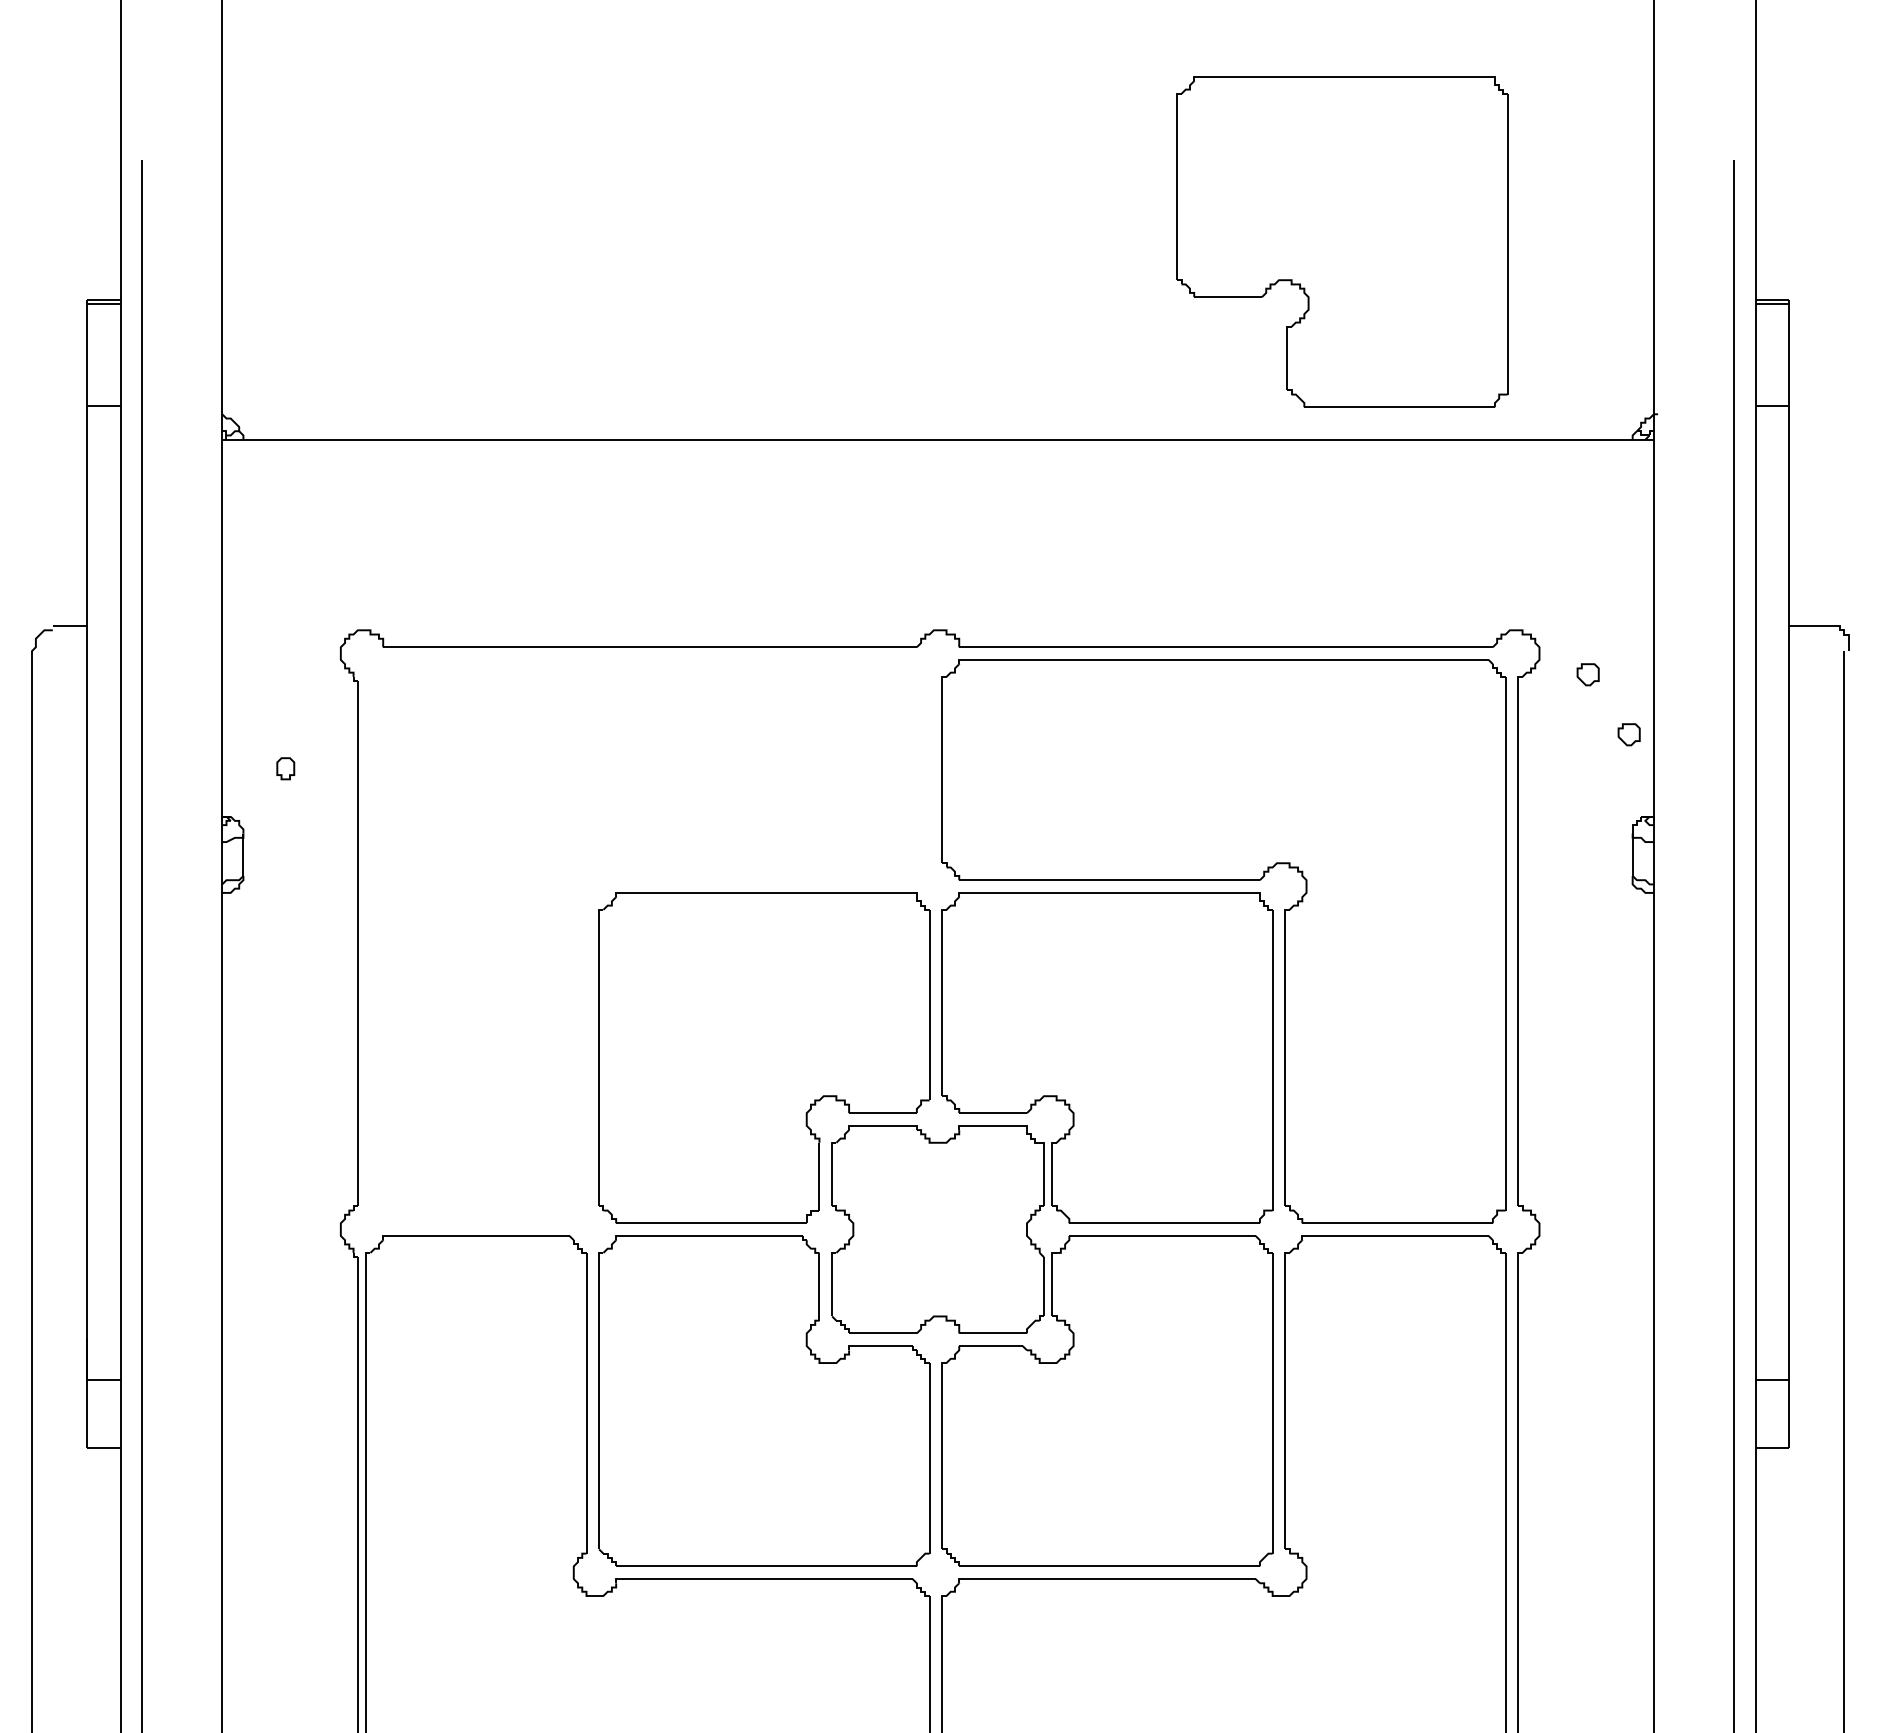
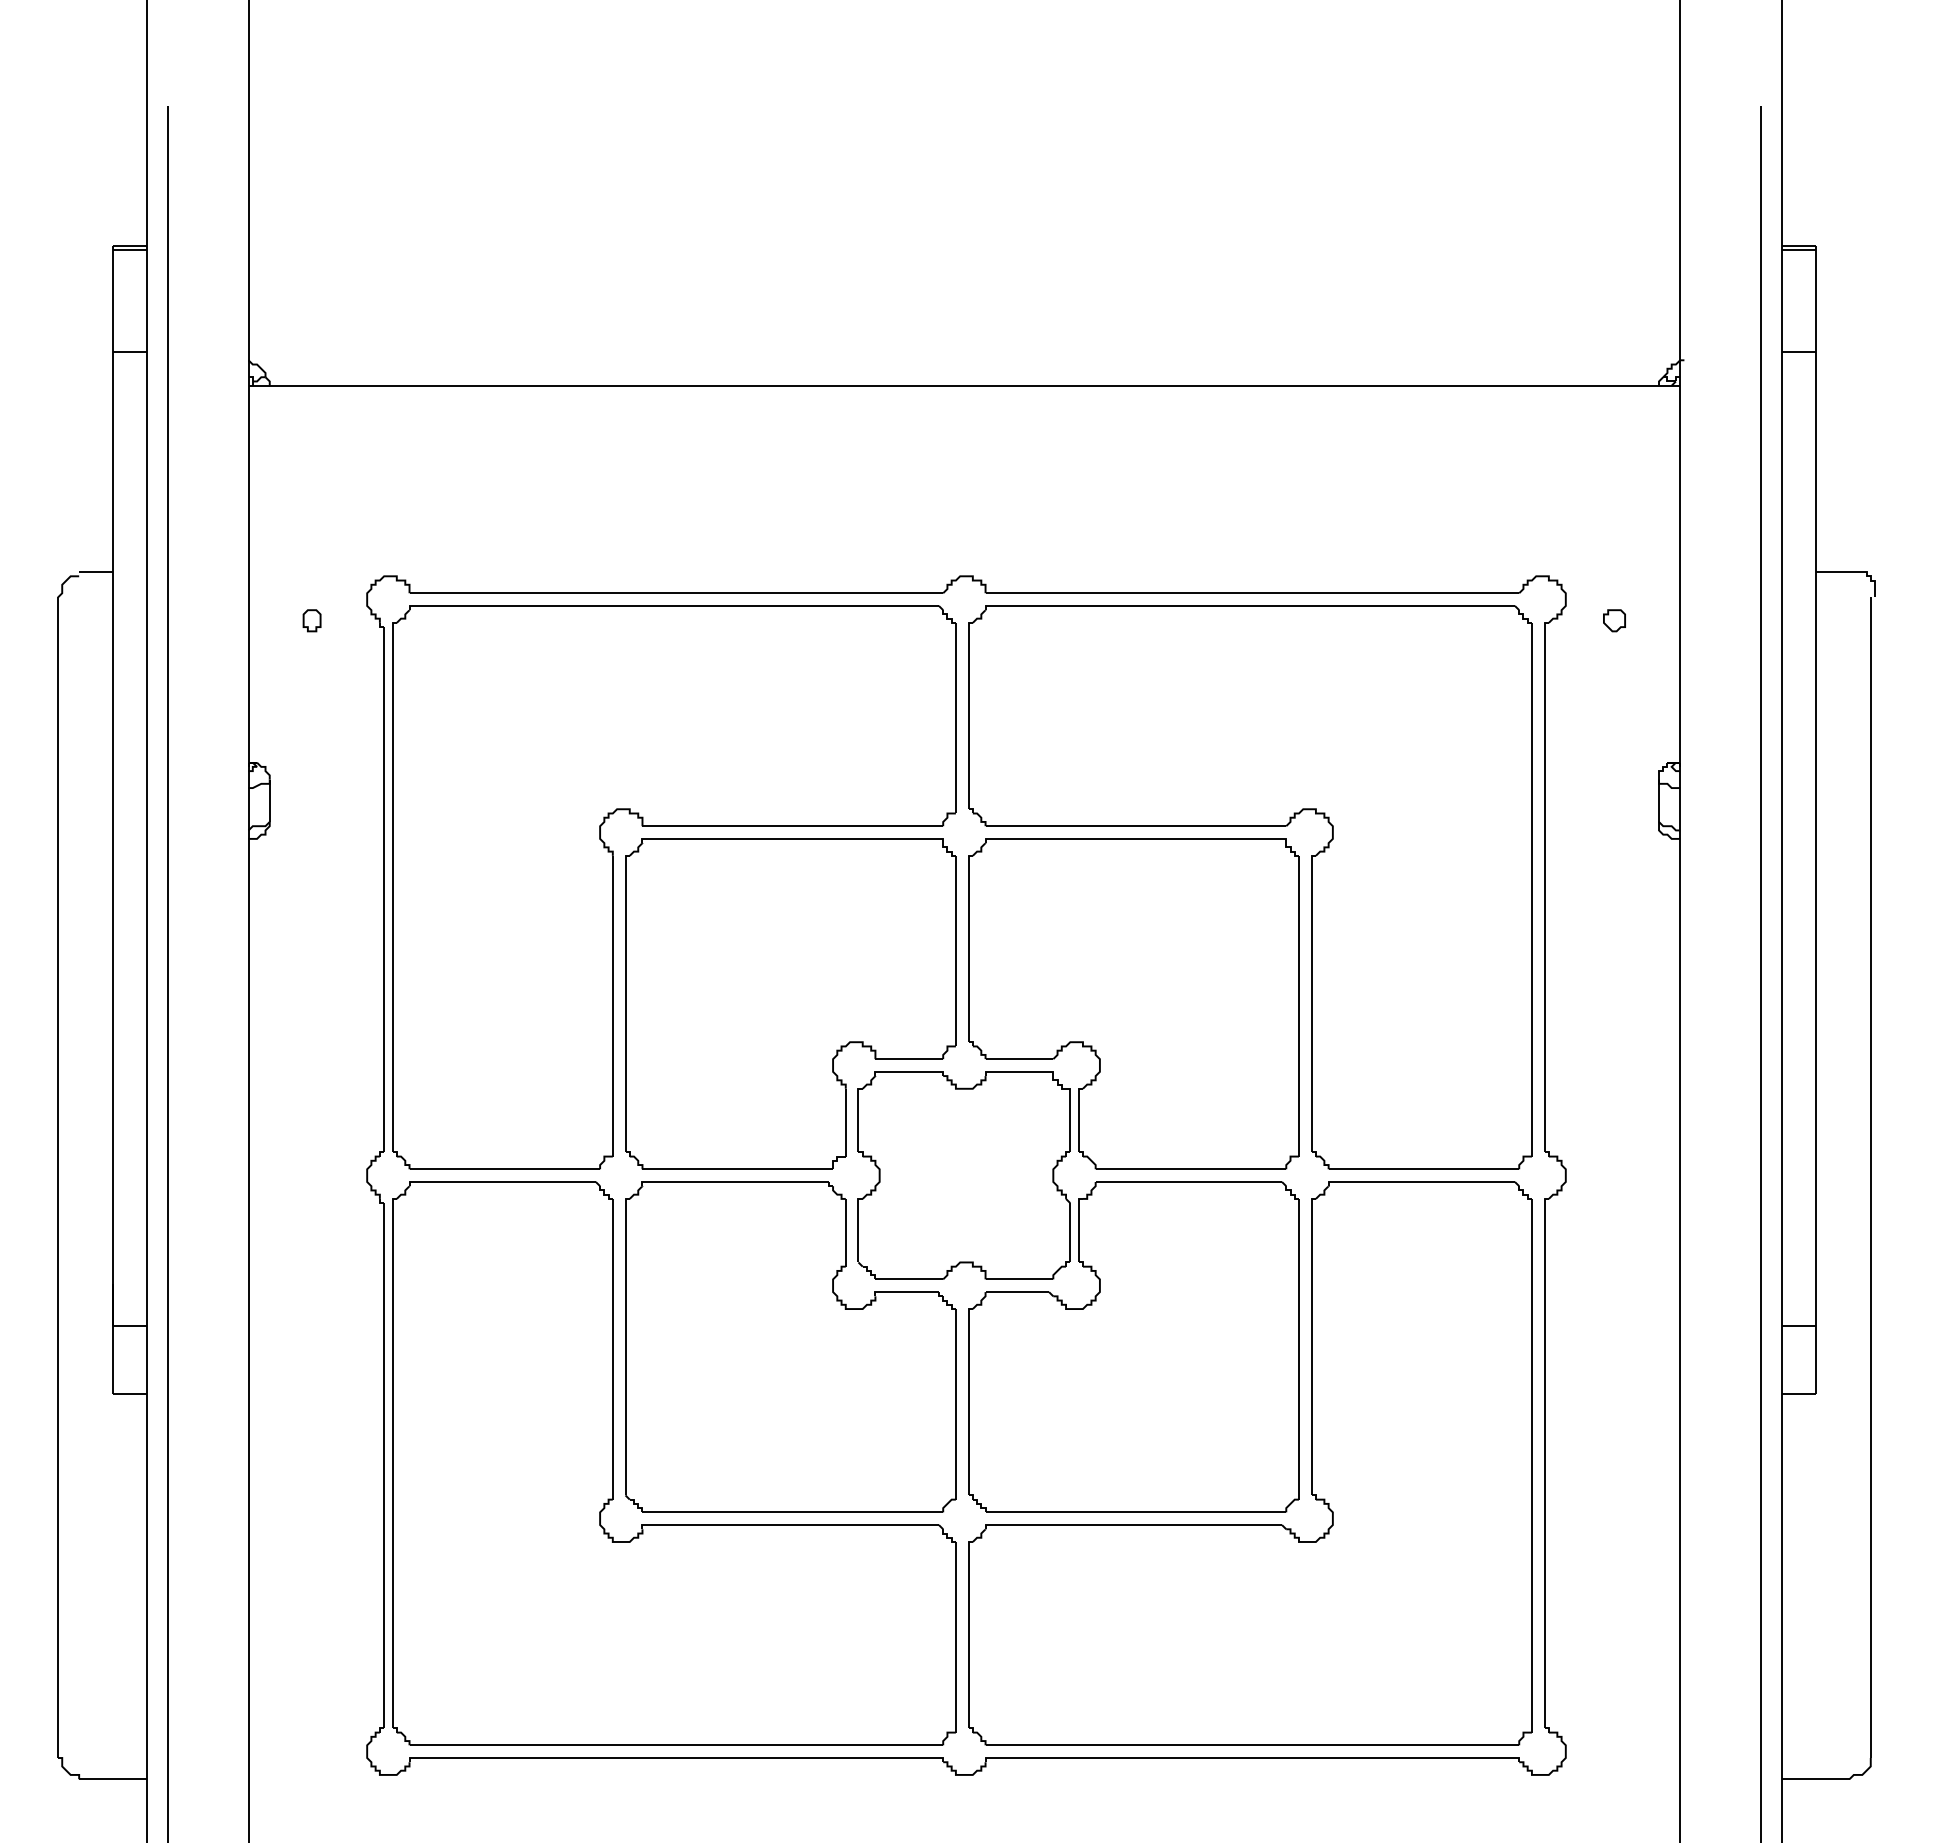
part: (1342, 241) -> (1368, 187), removed
part: (1629, 734) -> (1655, 680), removed
part: (285, 768) -> (311, 620), moved
part: (648, 880) -> (674, 826), added

